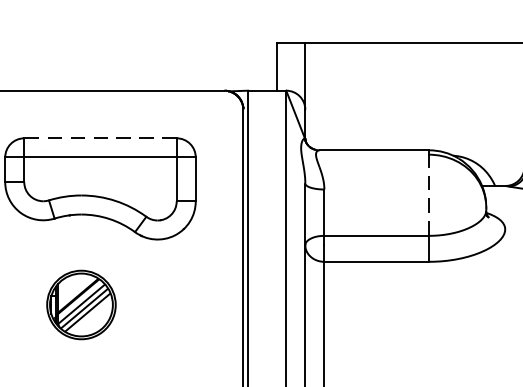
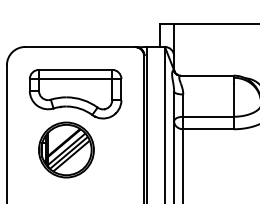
line: (100, 137) -> (75, 69), dashed -> solid
line: (428, 202) -> (233, 100), dashed -> solid
part: (81, 303) -> (66, 149), size x1.67

